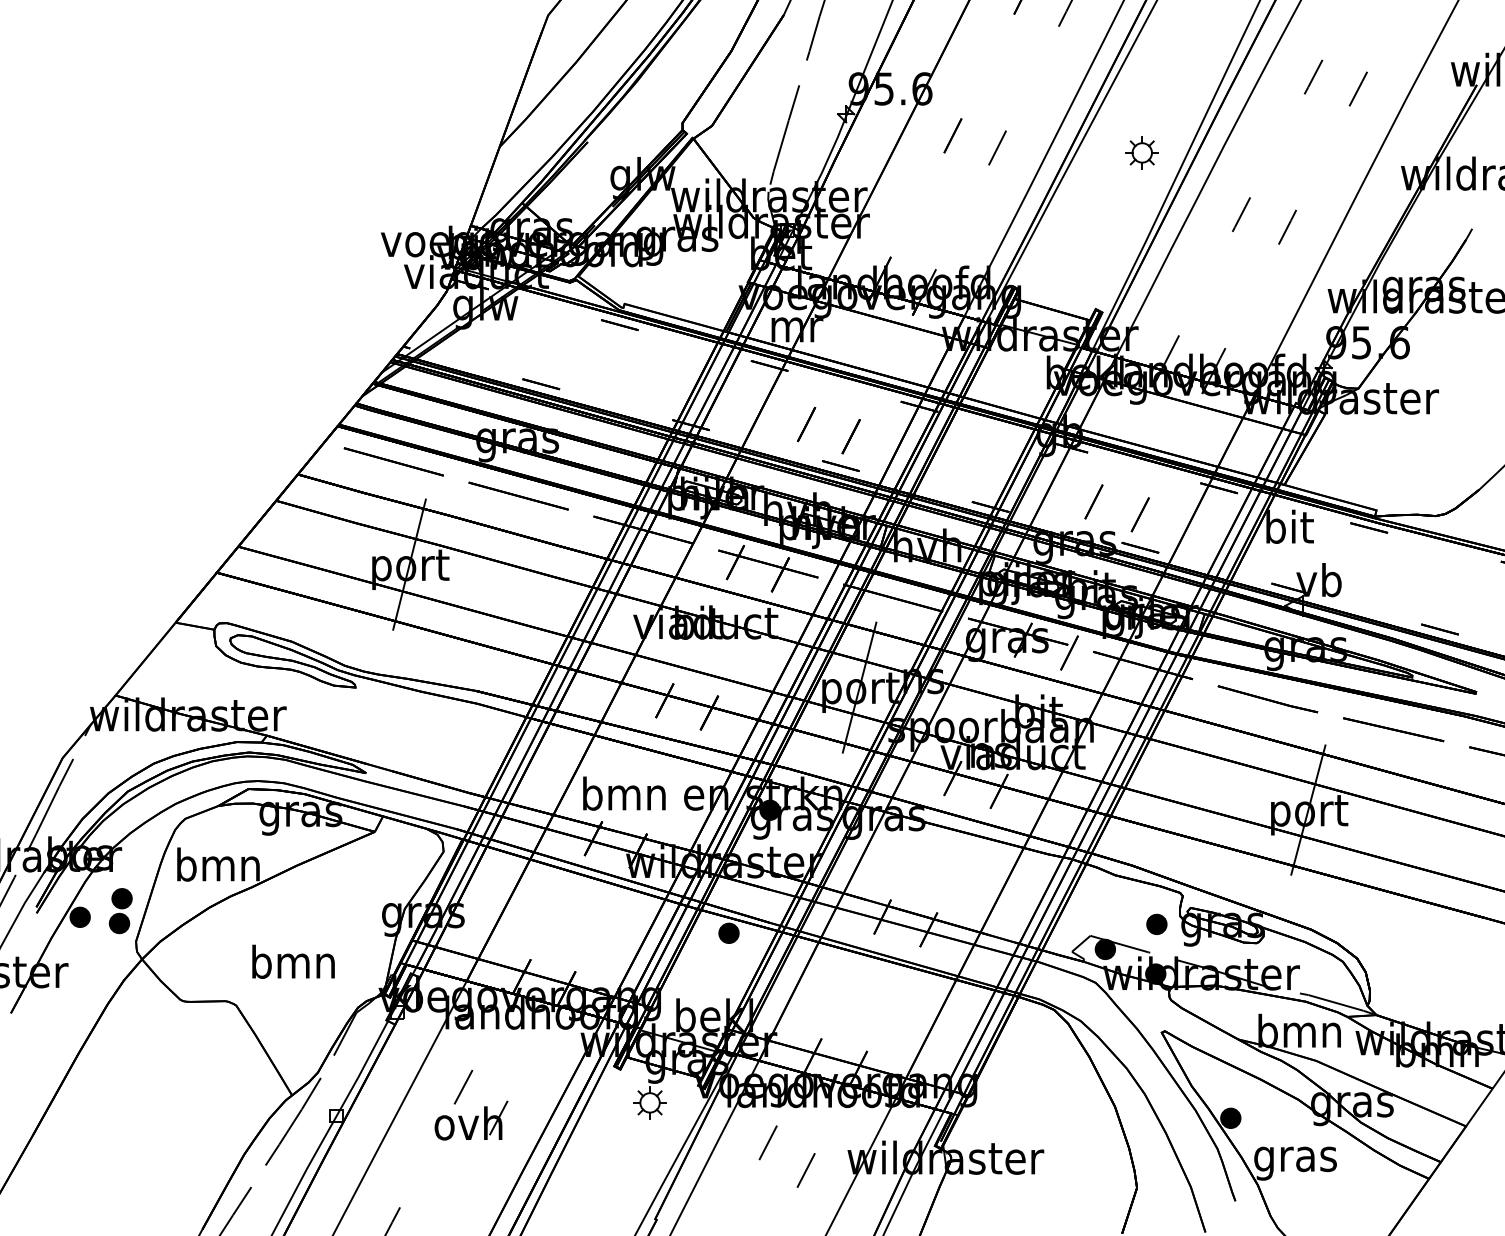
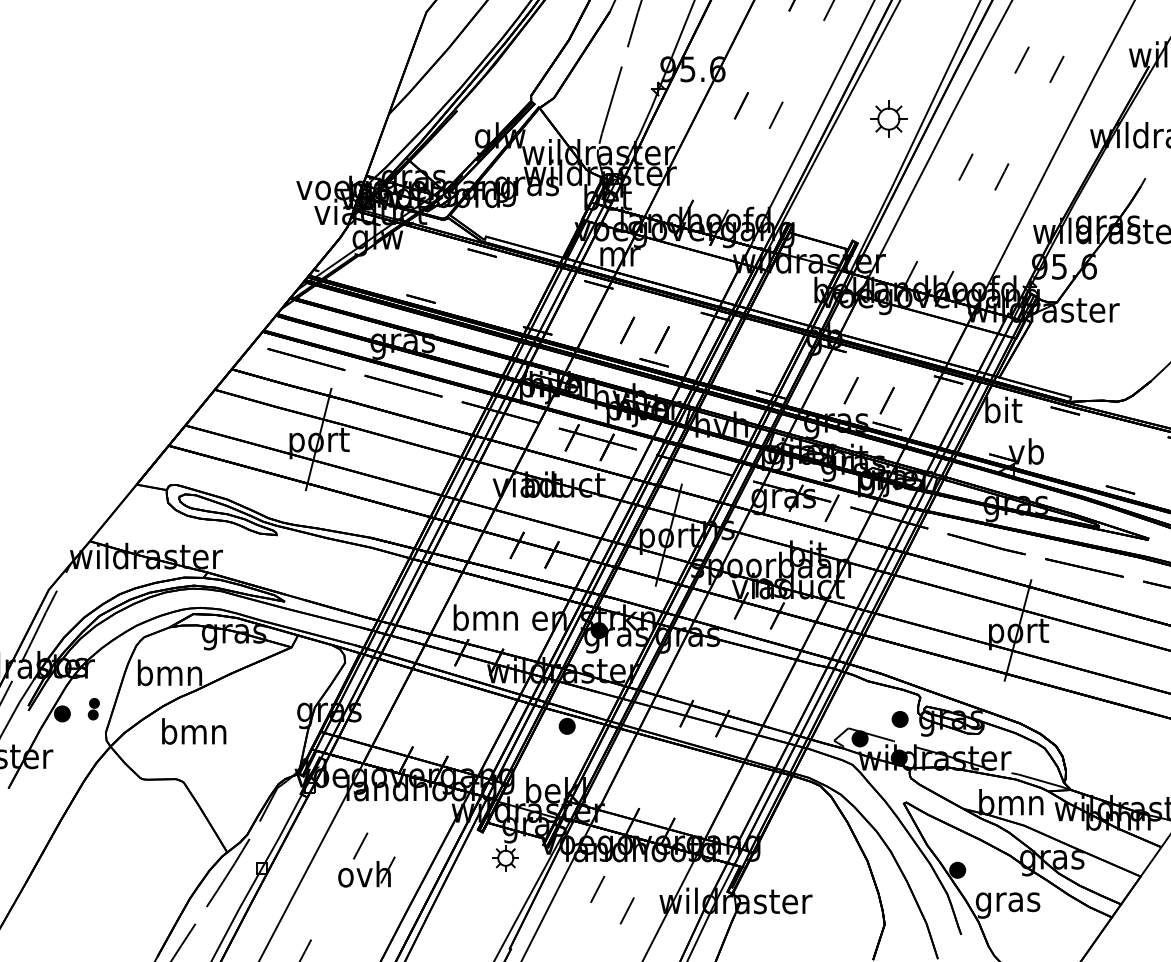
part: (1141, 152) -> (888, 118), size x1.4
part: (120, 911) -> (93, 709), size x0.6
text: (293, 961) -> (194, 731), moved

